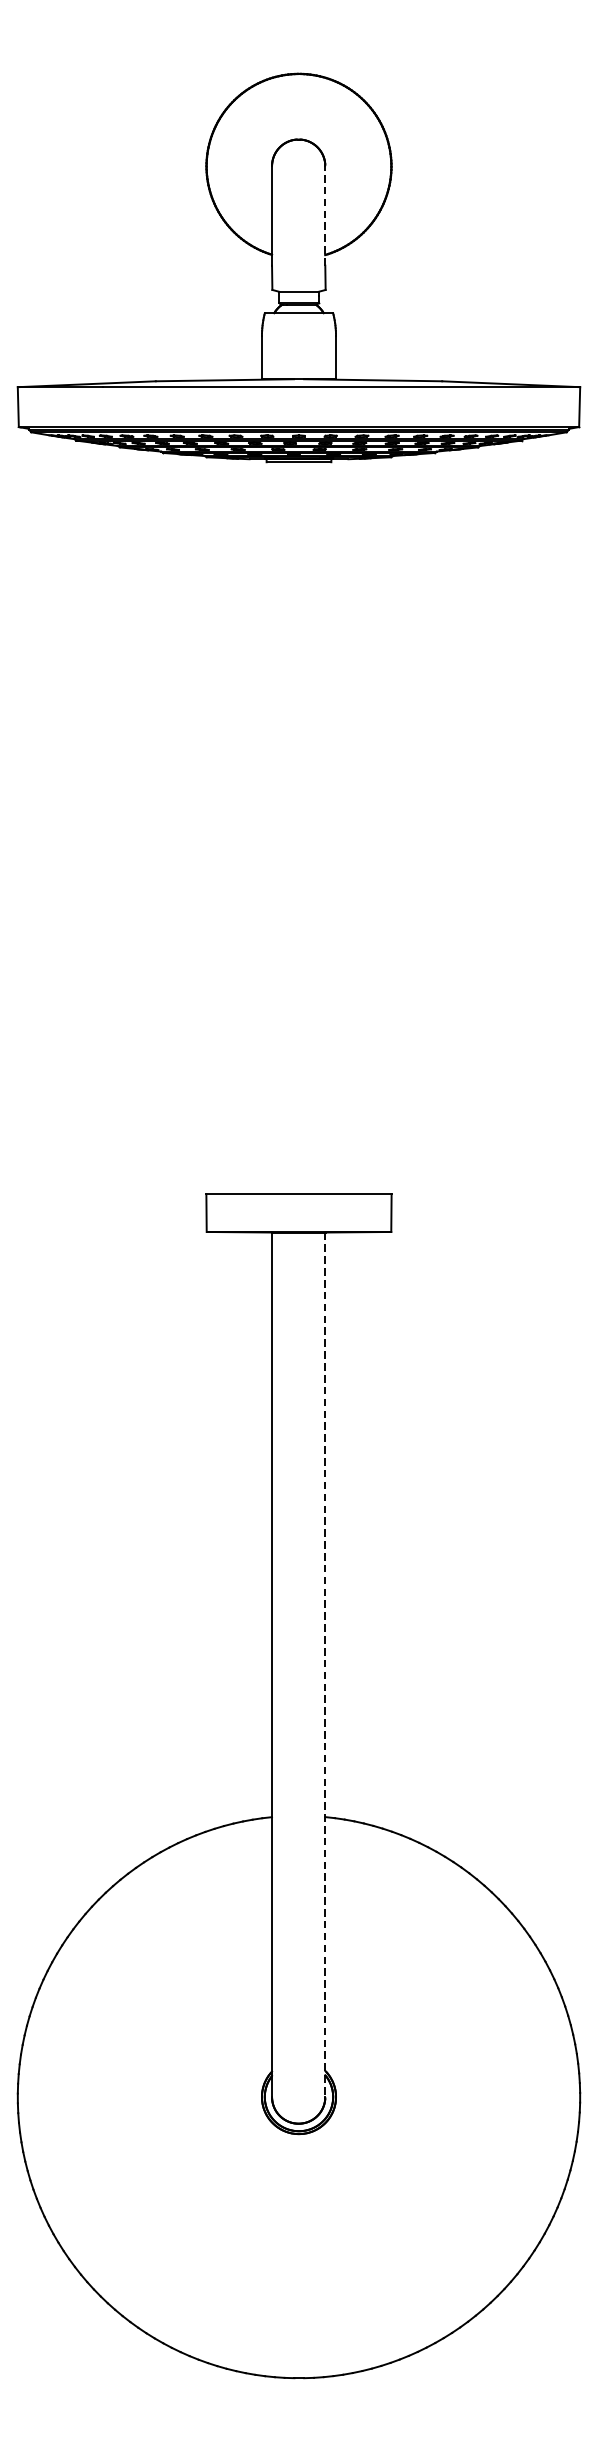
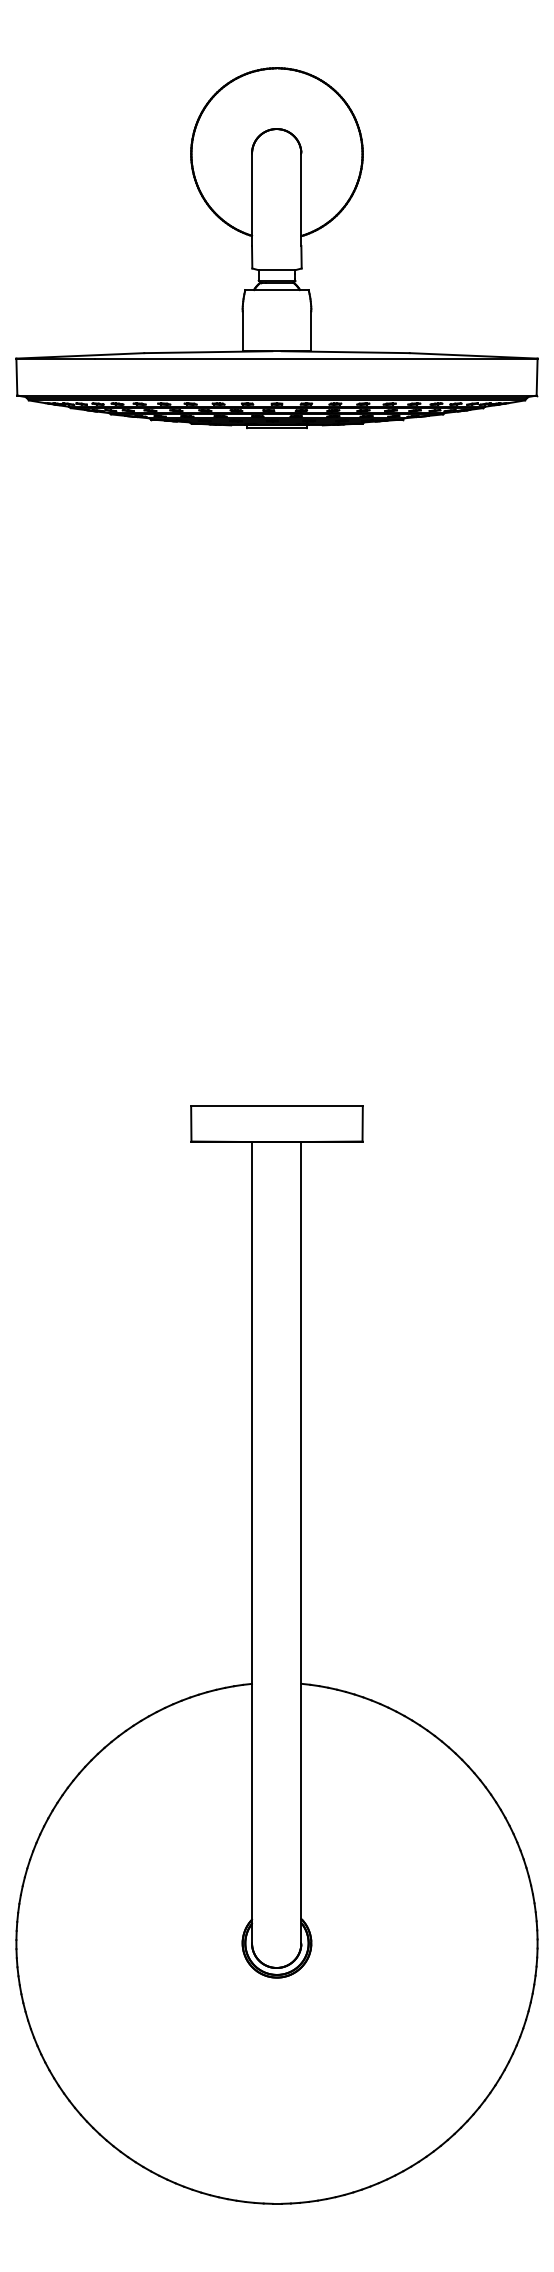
line: (325, 215) -> (301, 199), dashed -> solid
line: (325, 1664) -> (301, 1542), dashed -> solid

